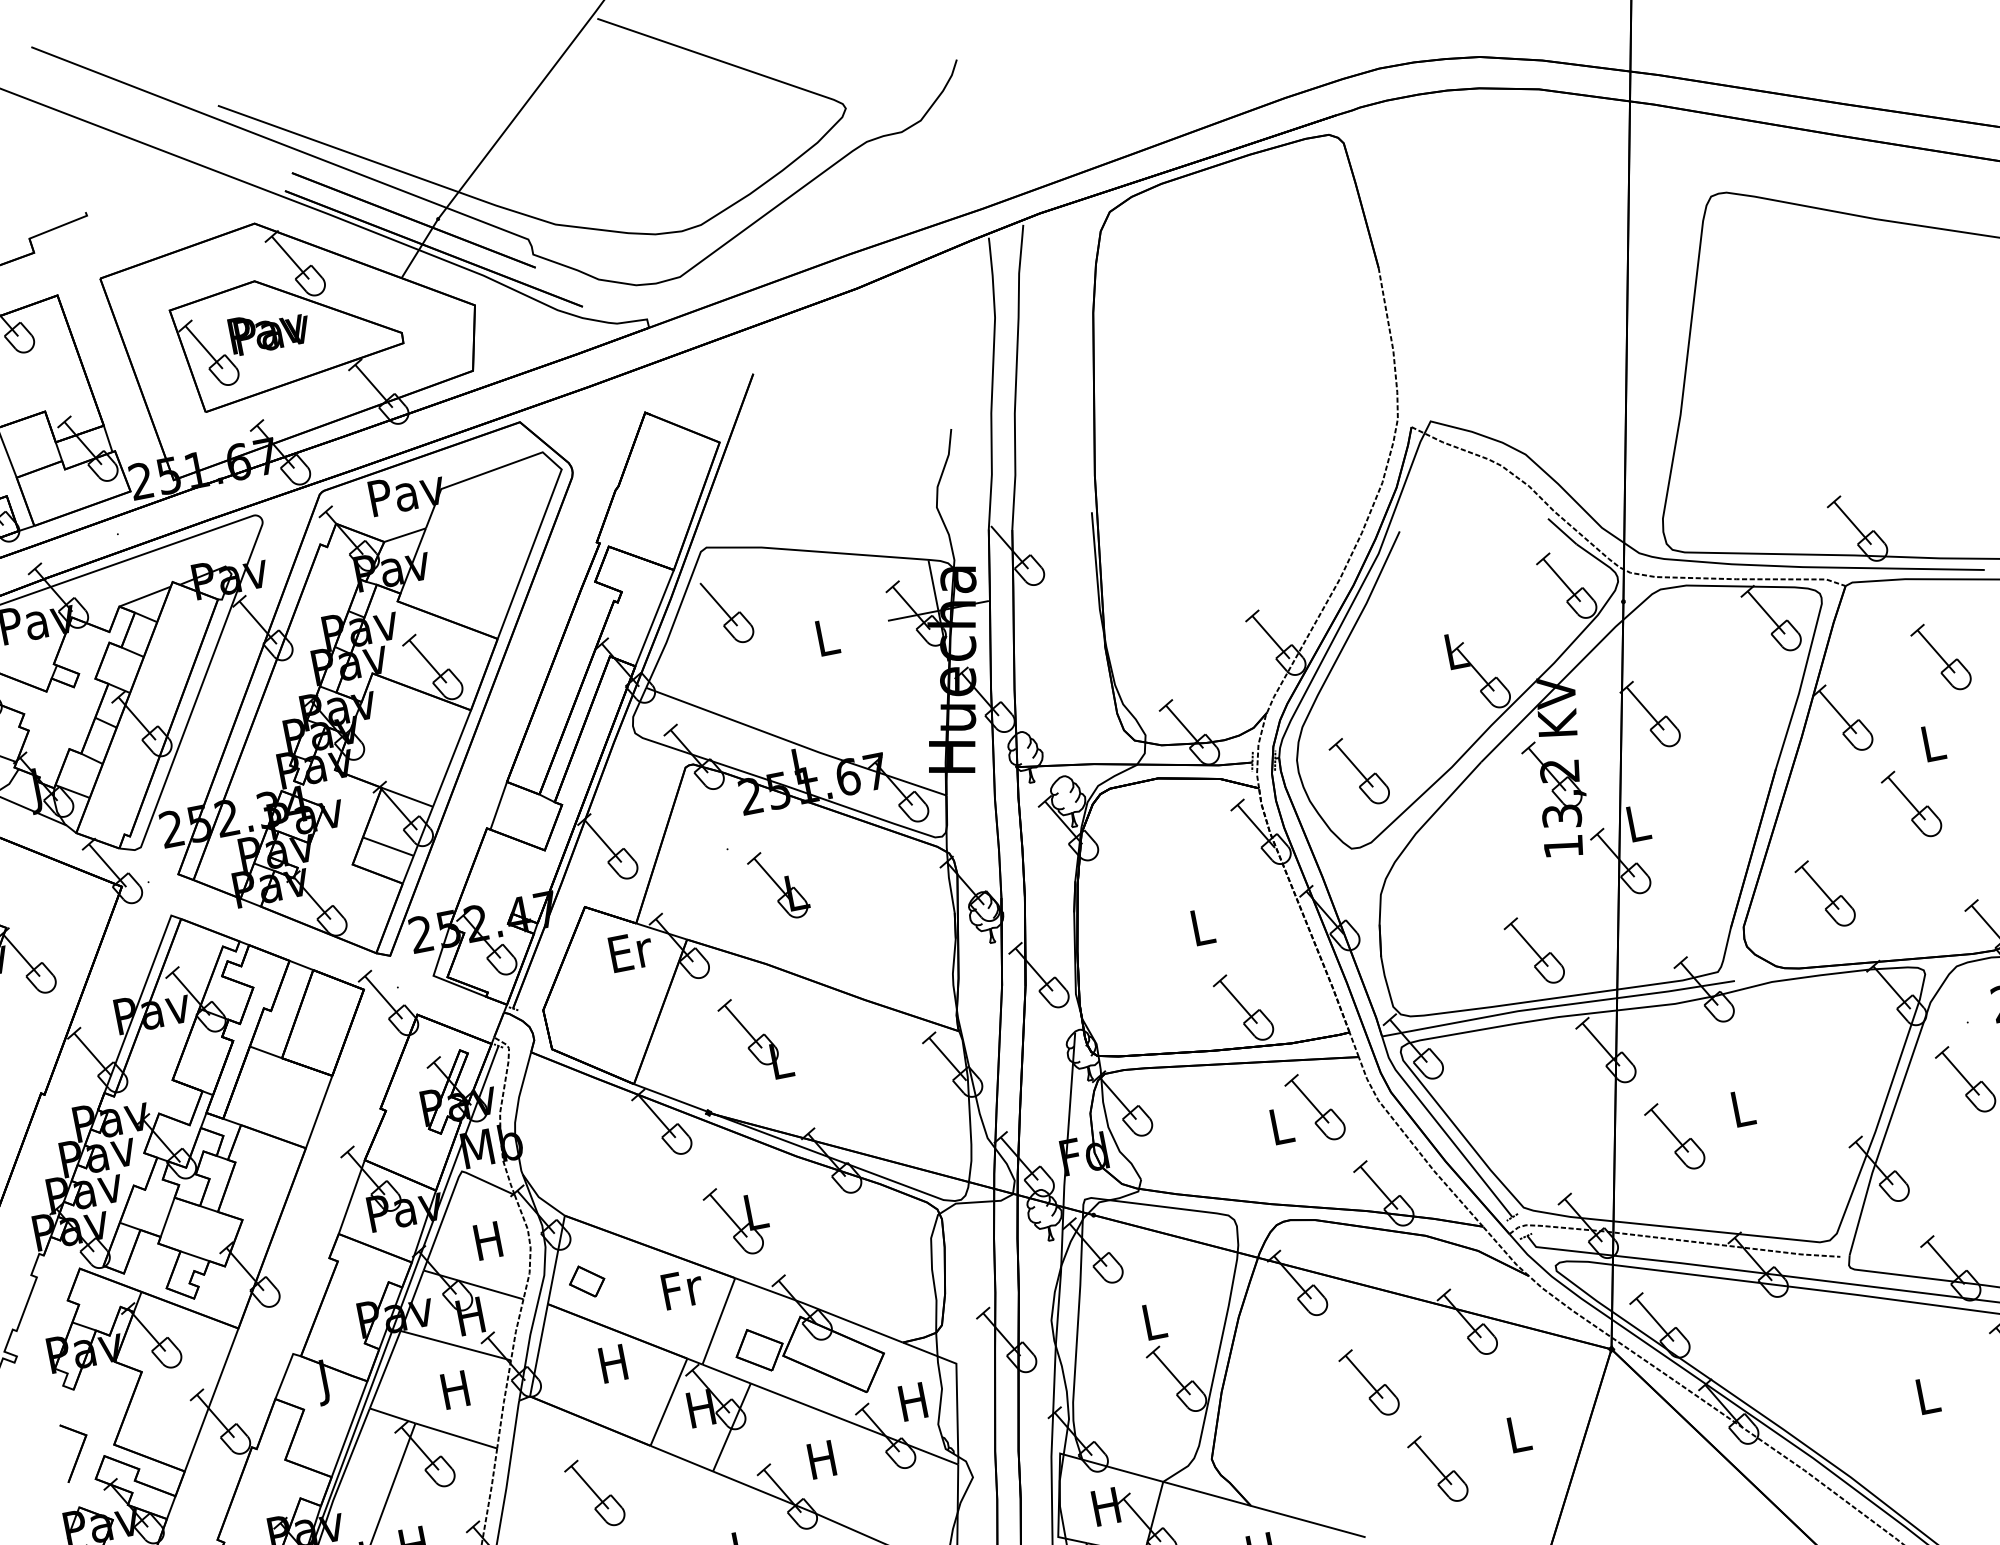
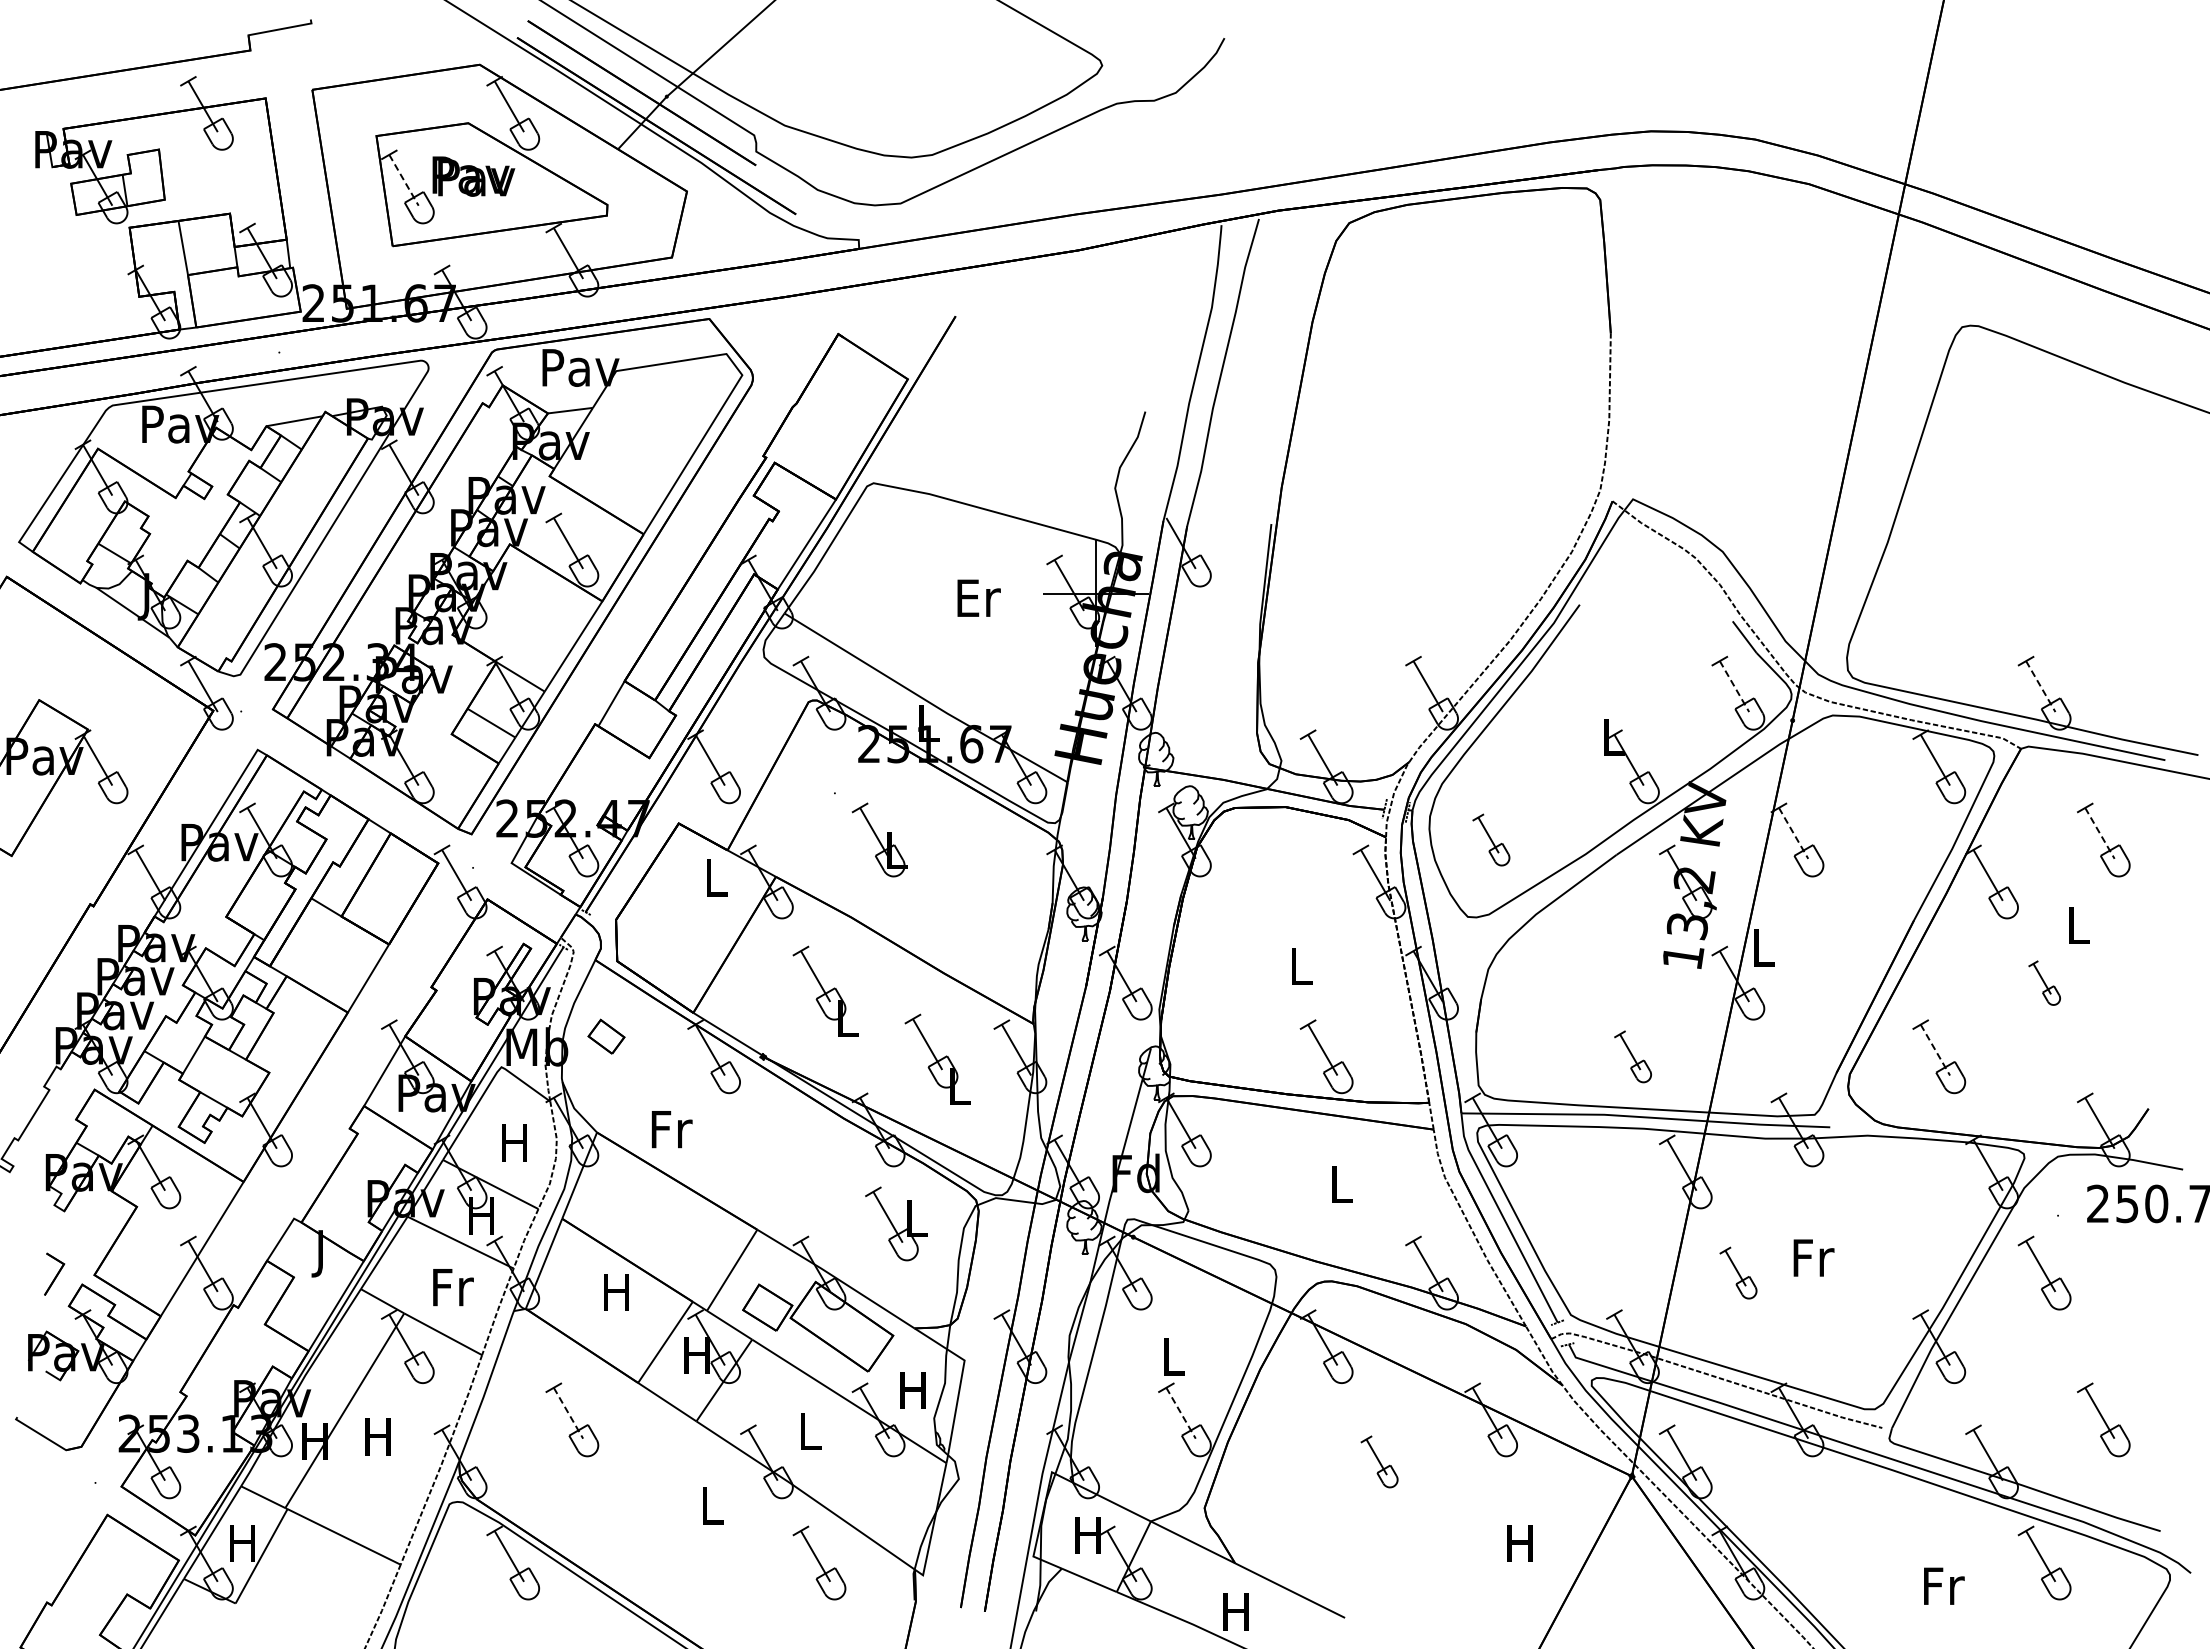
line: (204, 347) -> (404, 180), solid -> dashed
line: (1853, 524) -> (2041, 687), solid -> dashed
line: (1562, 581) -> (1734, 687), solid -> dashed
part: (727, 611) -> (882, 552), removed
text: (827, 636) -> (978, 597), L -> Er
line: (1936, 651) -> (2100, 833), solid -> dashed
line: (1645, 708) -> (1793, 833), solid -> dashed
part: (1359, 770) -> (1491, 839), size x0.7
part: (1911, 803) -> (2044, 982), size x0.6
line: (1820, 888) -> (1935, 1050), solid -> dashed
part: (1533, 950) -> (1632, 1056), size x0.7
text: (630, 951) -> (716, 877), Er -> L
part: (874, 1081) -> (937, 1058), added
part: (1315, 1106) -> (1379, 1171), removed
text: (1743, 1107) -> (1813, 1257), L -> Fr
part: (1674, 1135) -> (1738, 1272), size x0.7
part: (737, 1220) -> (896, 1223), moved
part: (587, 1281) -> (606, 1036), moved
text: (682, 1289) -> (671, 1129), moved
line: (1172, 1373) -> (1181, 1413), solid -> dashed
part: (1369, 1382) -> (1379, 1461), size x0.7
text: (457, 1389) -> (453, 1287), H -> Fr
text: (1928, 1394) -> (1944, 1585), L -> Fr
text: (1517, 1434) -> (1519, 1543), L -> H
part: (75, 1450) -> (54, 1273), size x0.7
text: (821, 1460) -> (808, 1431), H -> L
part: (1437, 1468) -> (1431, 1562), removed
line: (590, 1487) -> (568, 1413), solid -> dashed

